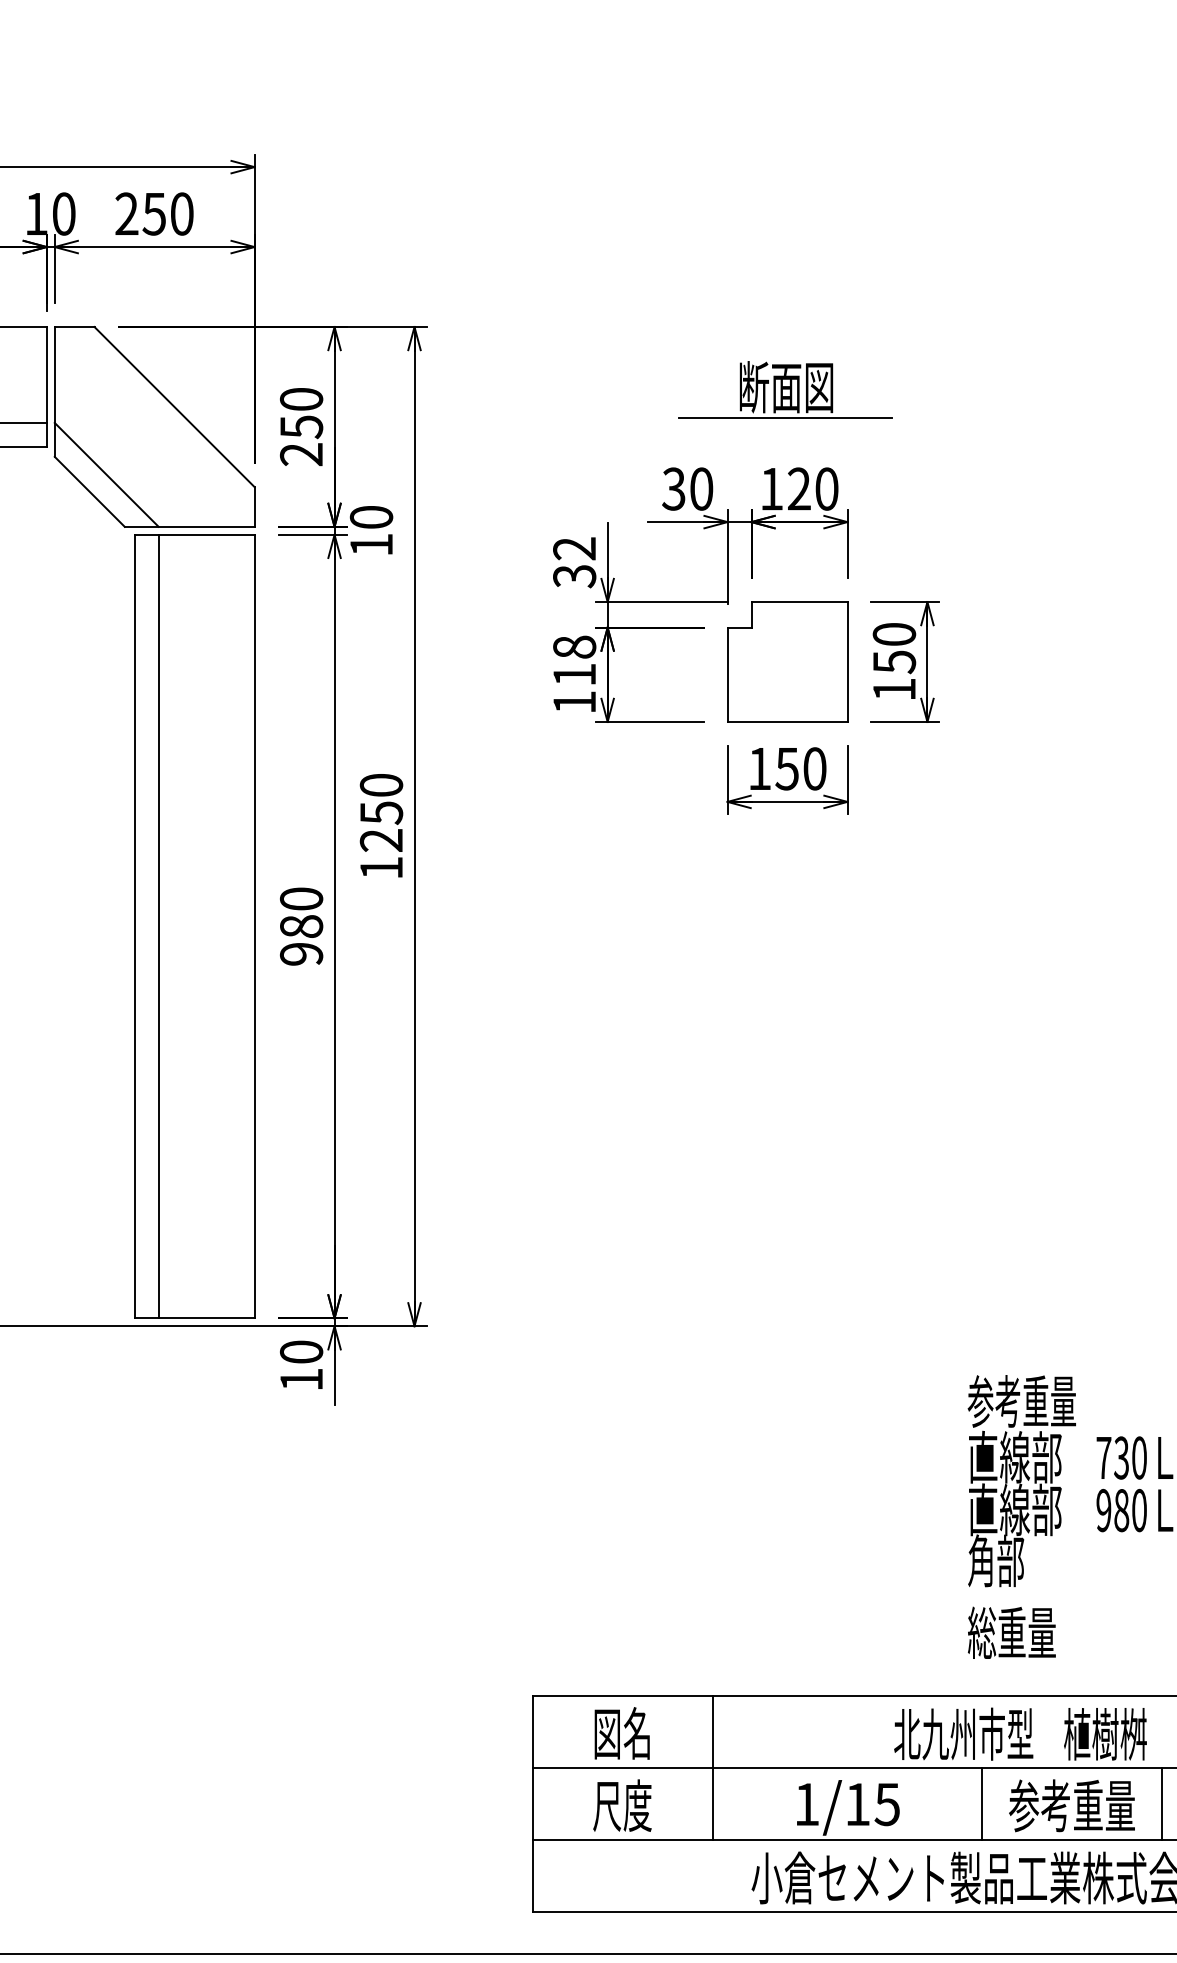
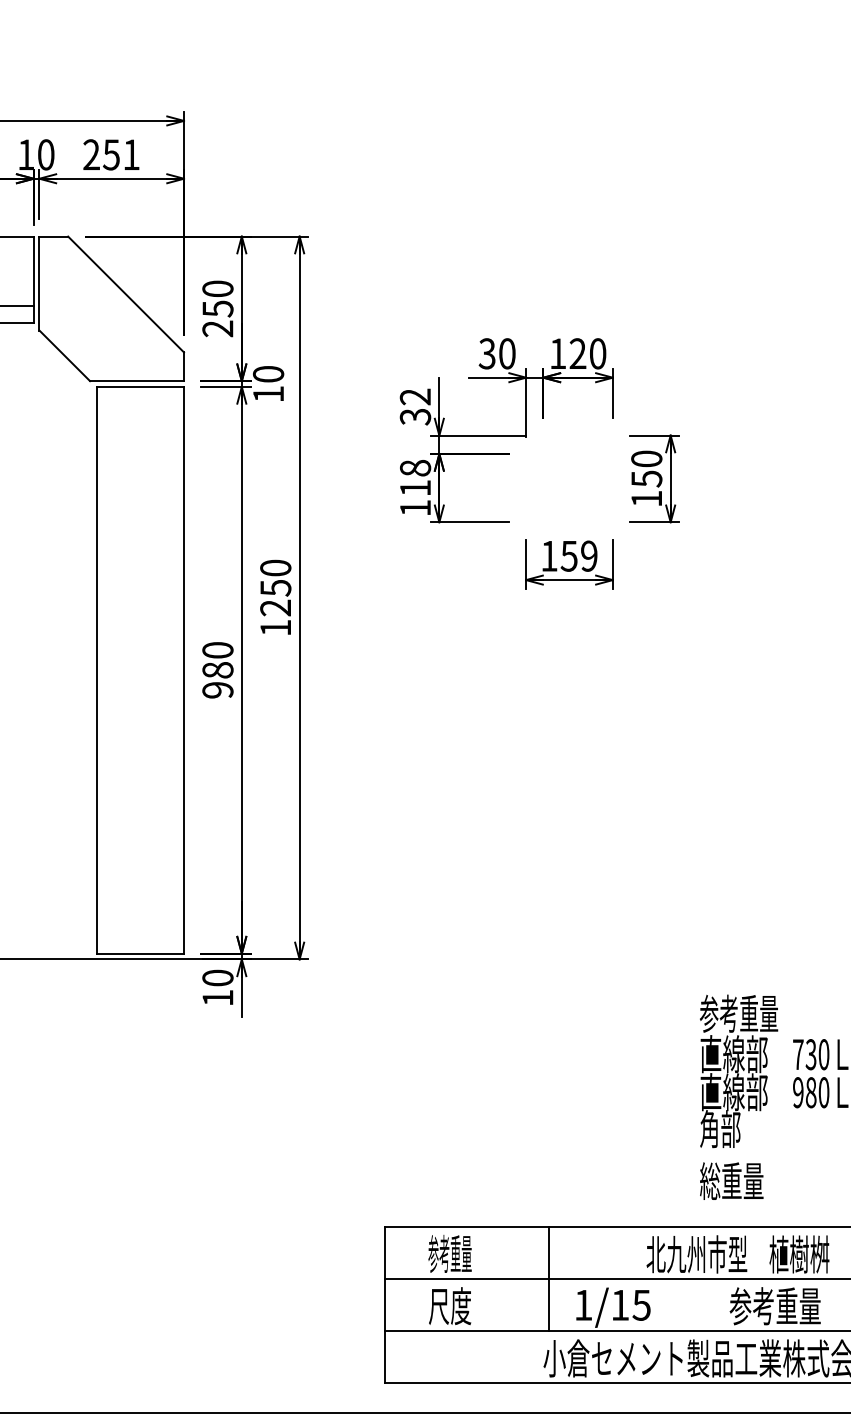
text: (182, 213) -> (131, 154), 250 -> 251
part: (784, 390) -> (567, 282), removed
line: (106, 474) -> (76, 343), removed
part: (787, 661) -> (569, 478), removed
text: (815, 767) -> (589, 555), 150 -> 159
line: (158, 925) -> (114, 669), removed
text: (621, 1732) -> (449, 1253), 図名 -> 参考重量
line: (712, 1767) -> (549, 1278), moved
line: (982, 1803) -> (710, 1304), removed
line: (1162, 1803) -> (840, 1304), removed

